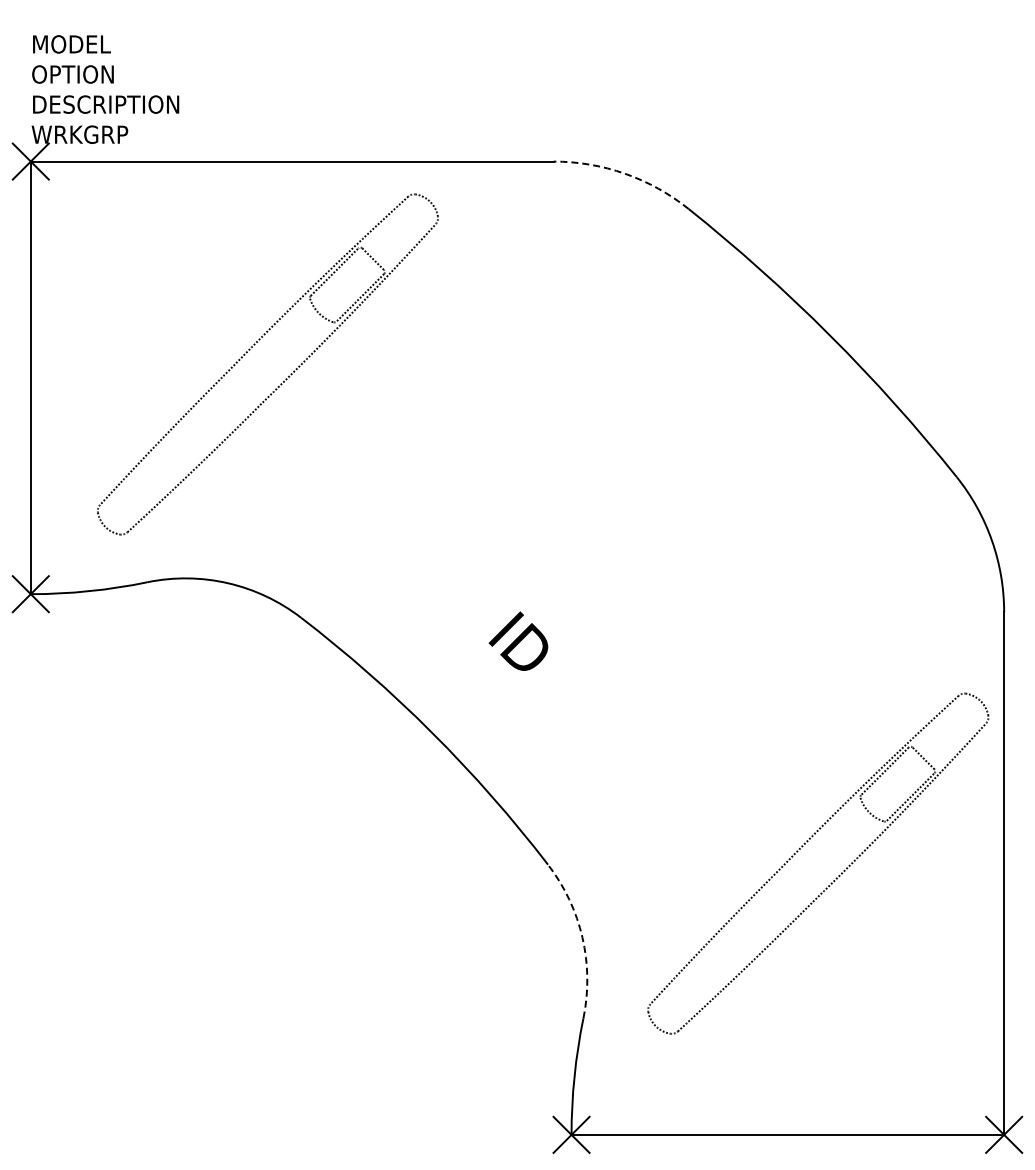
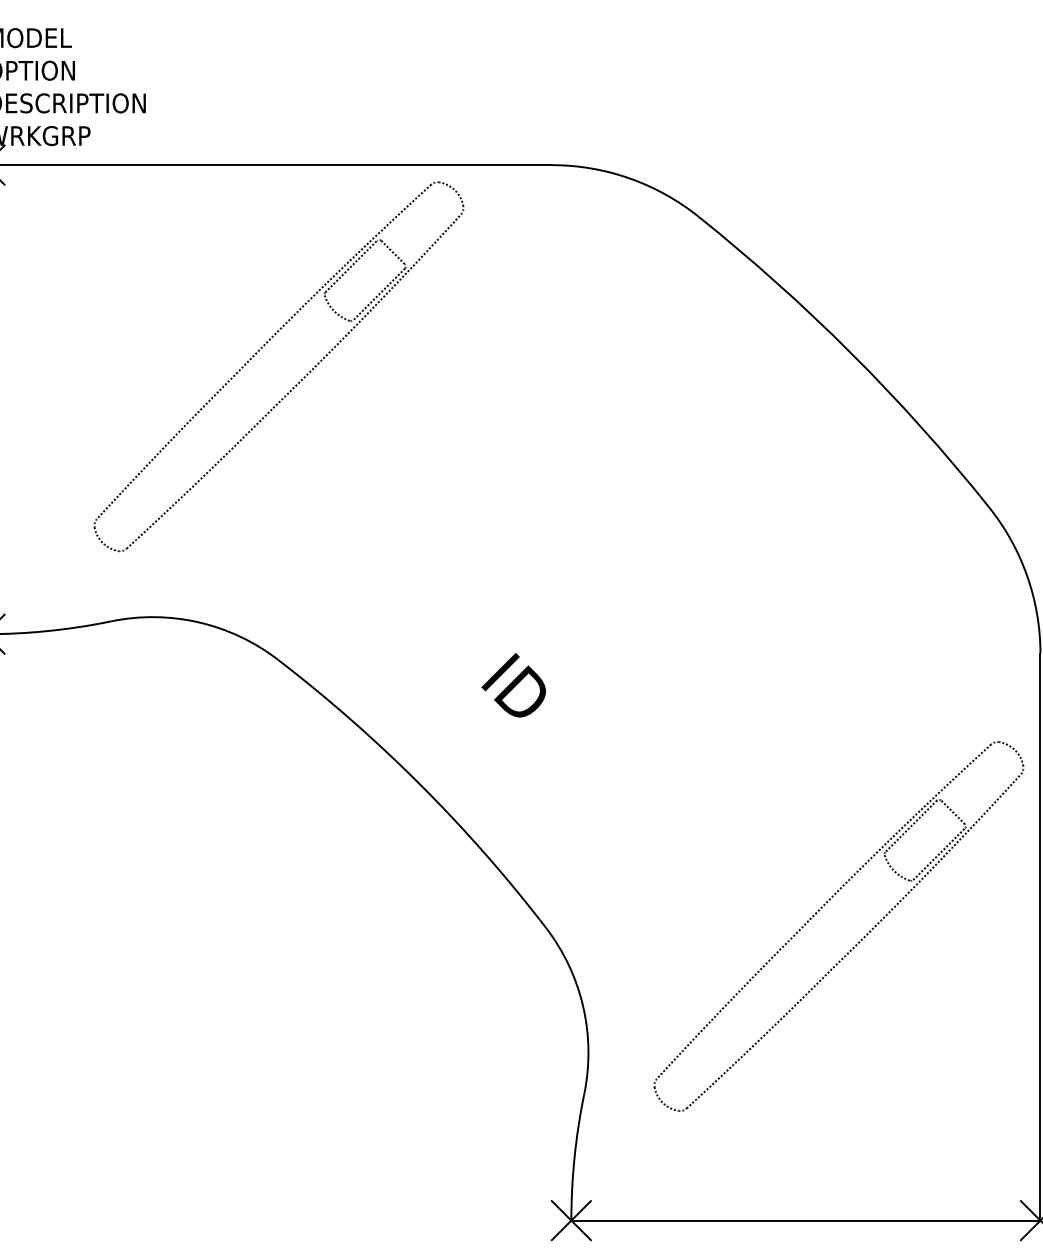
arc: (625, 173) -> (629, 178), dashed -> solid
part: (250, 350) -> (260, 351), moved
arc: (582, 937) -> (583, 1006), dashed -> solid

